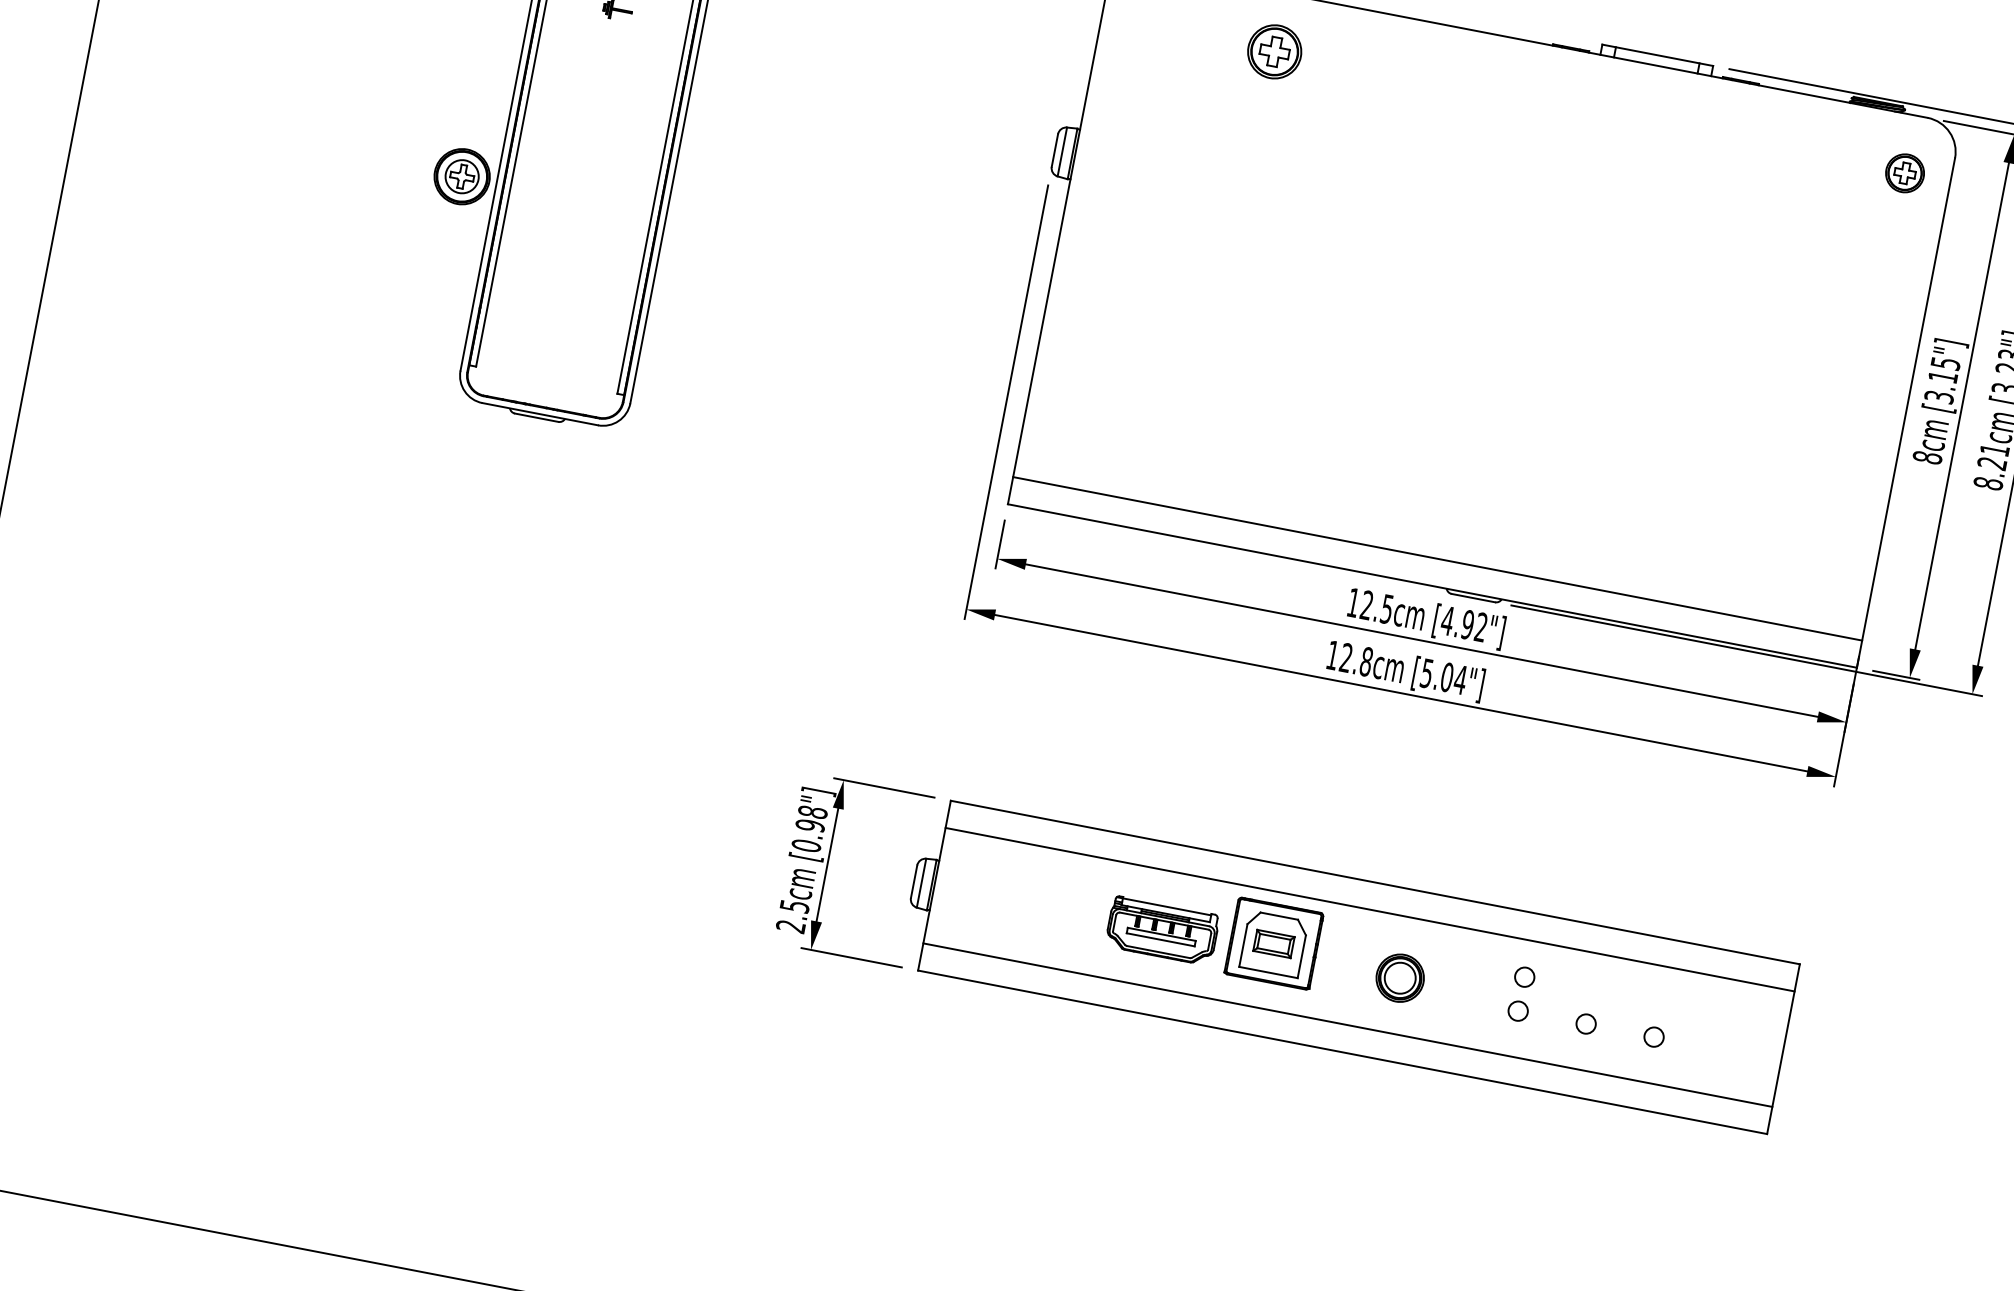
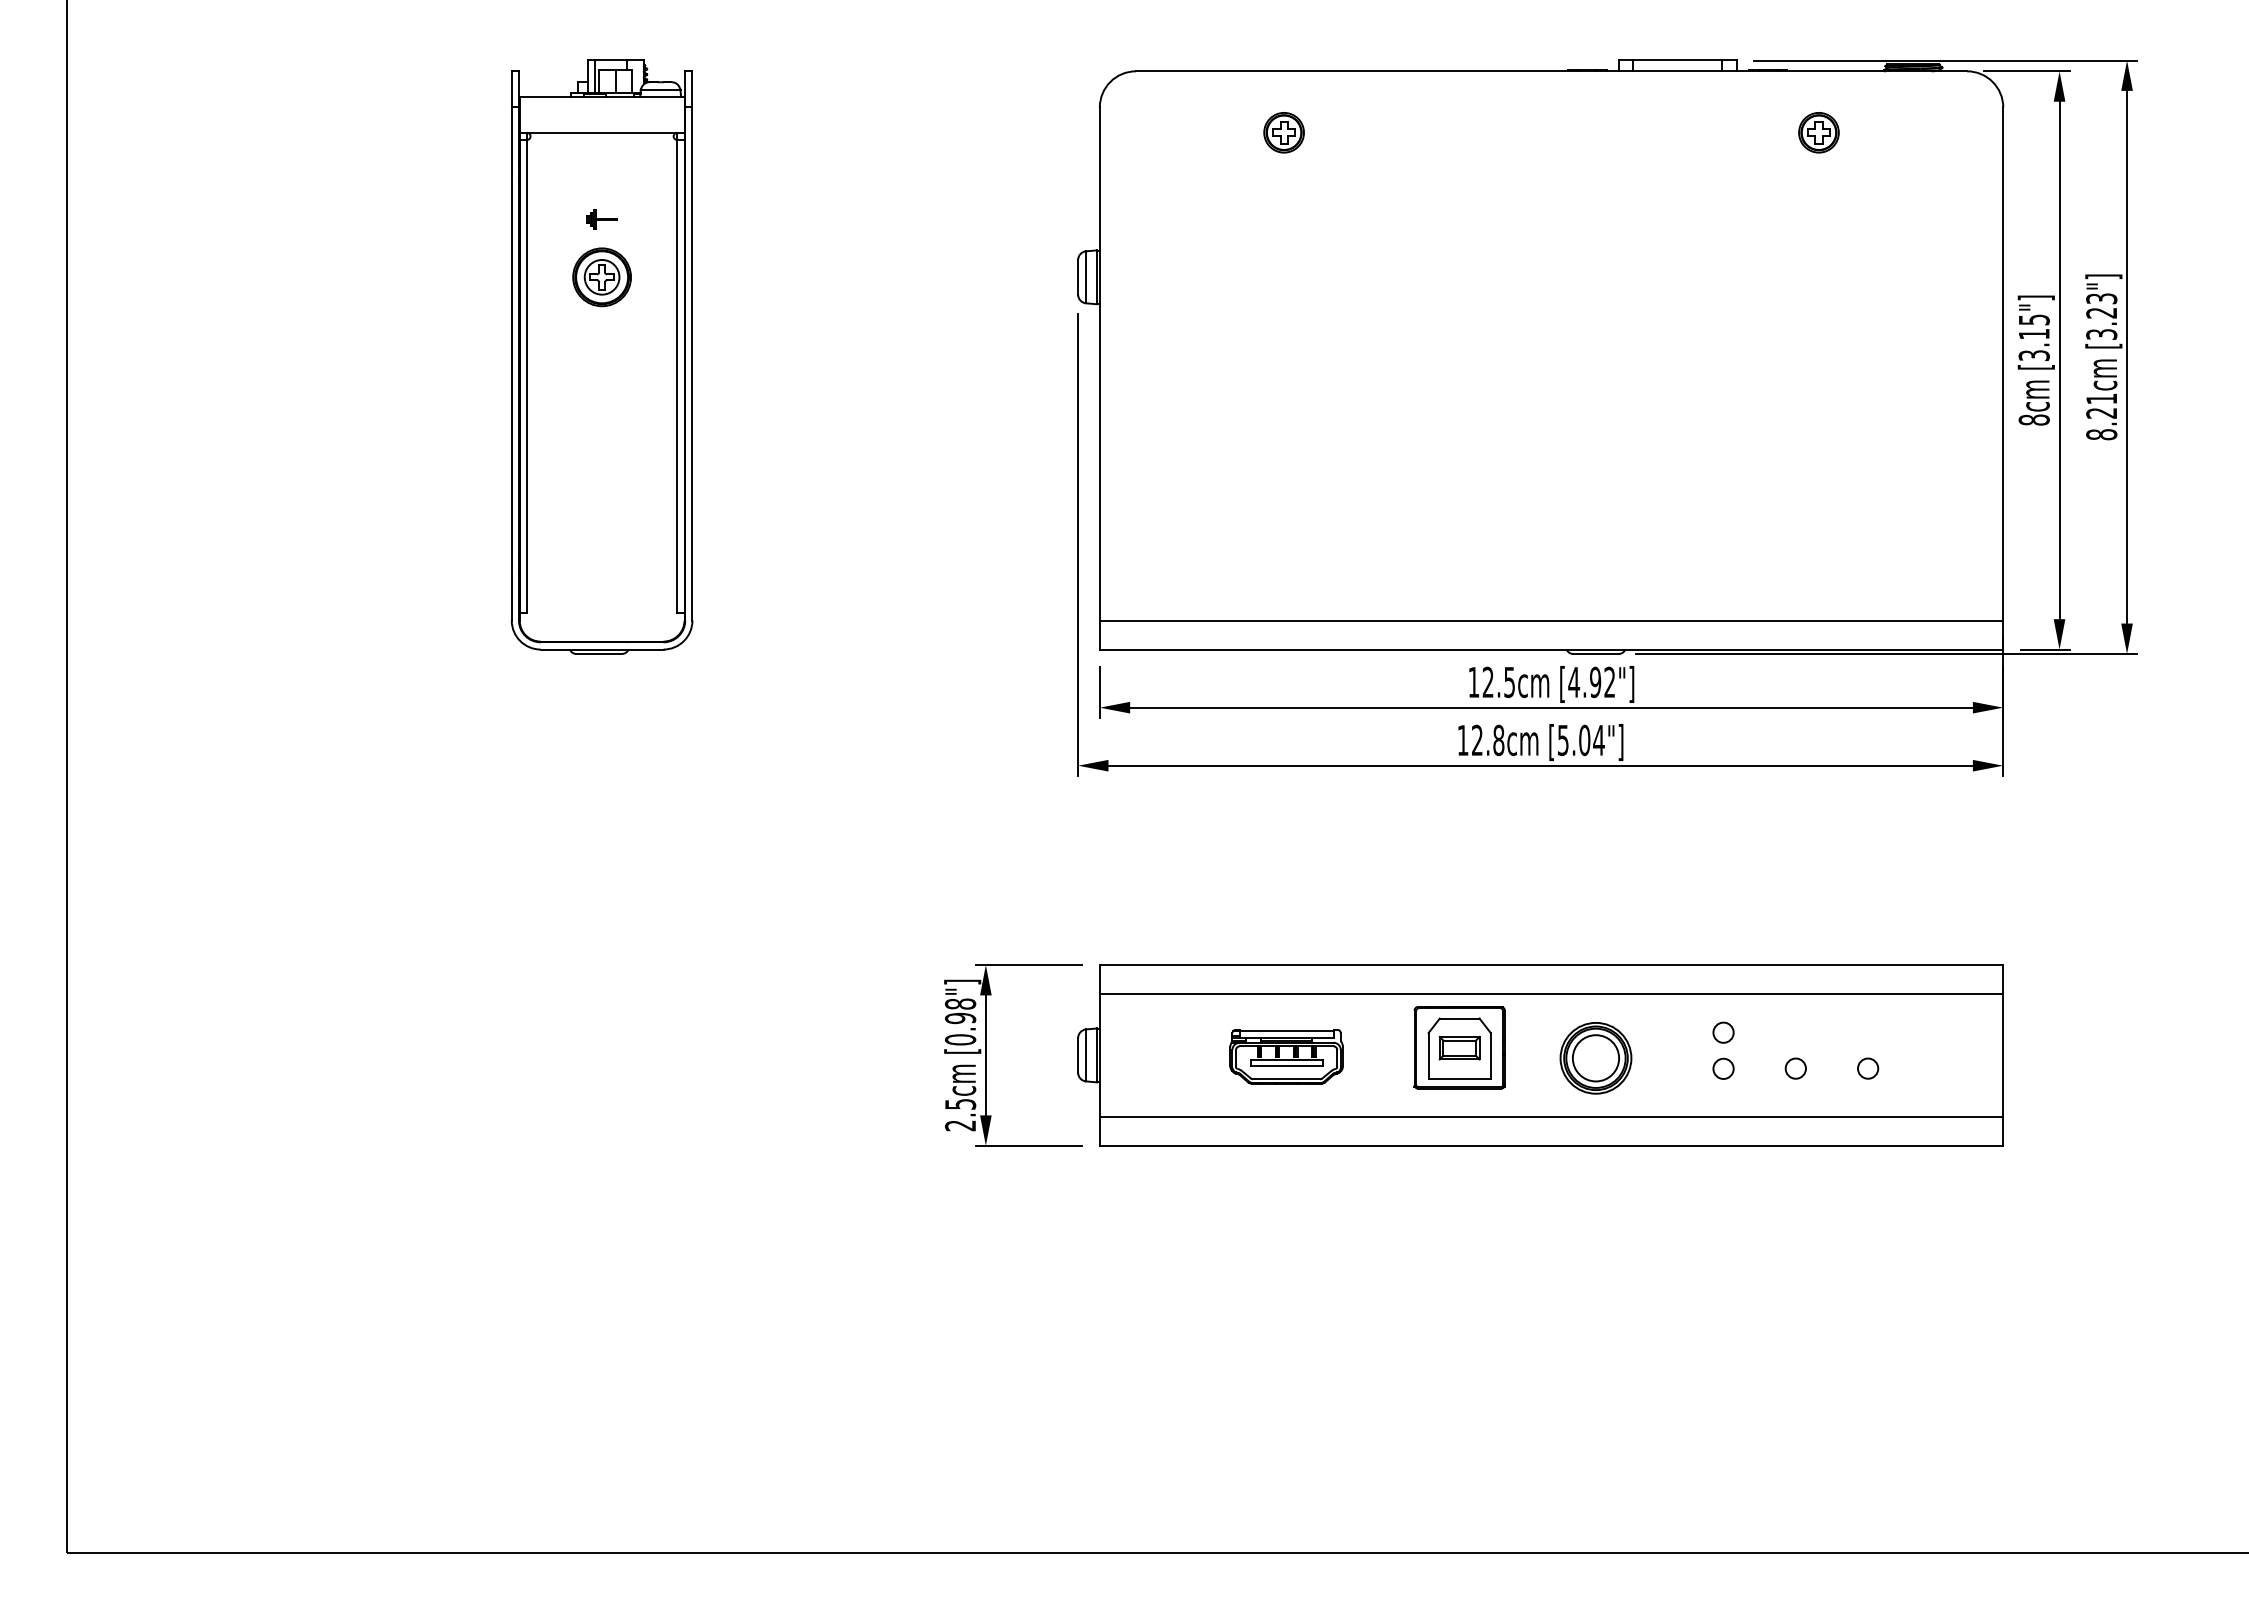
part: (1274, 51) -> (1283, 132), size x0.71
part: (1904, 173) -> (1818, 132), moved
part: (461, 176) -> (601, 277), moved
part: (1162, 930) -> (1286, 1056), moved
part: (1399, 978) -> (1595, 1058), size x1.43

